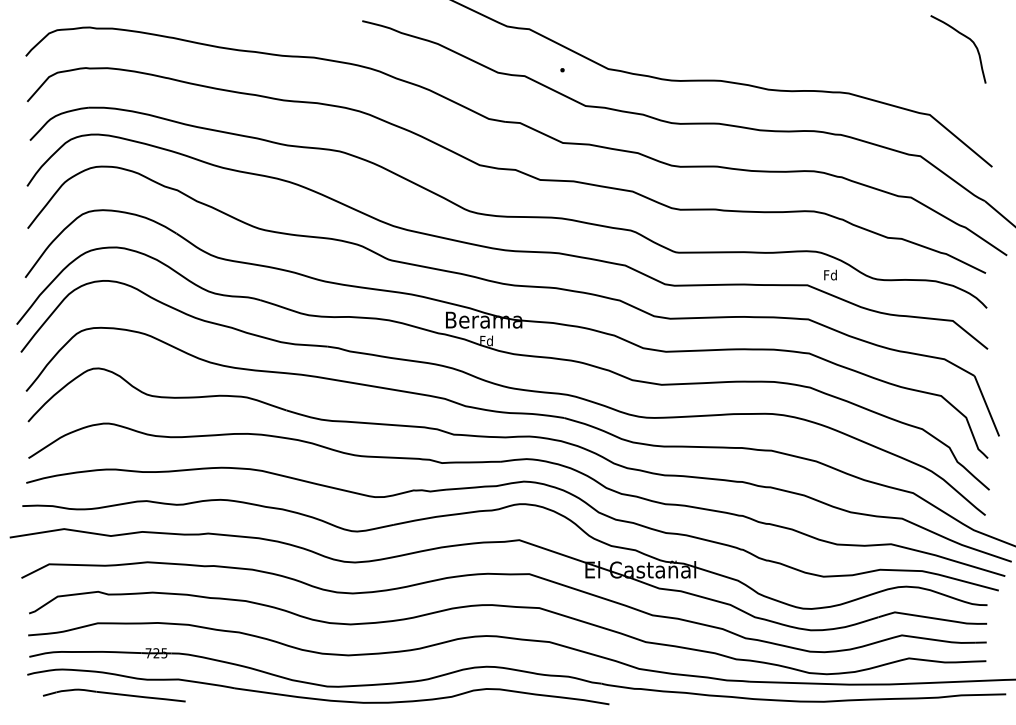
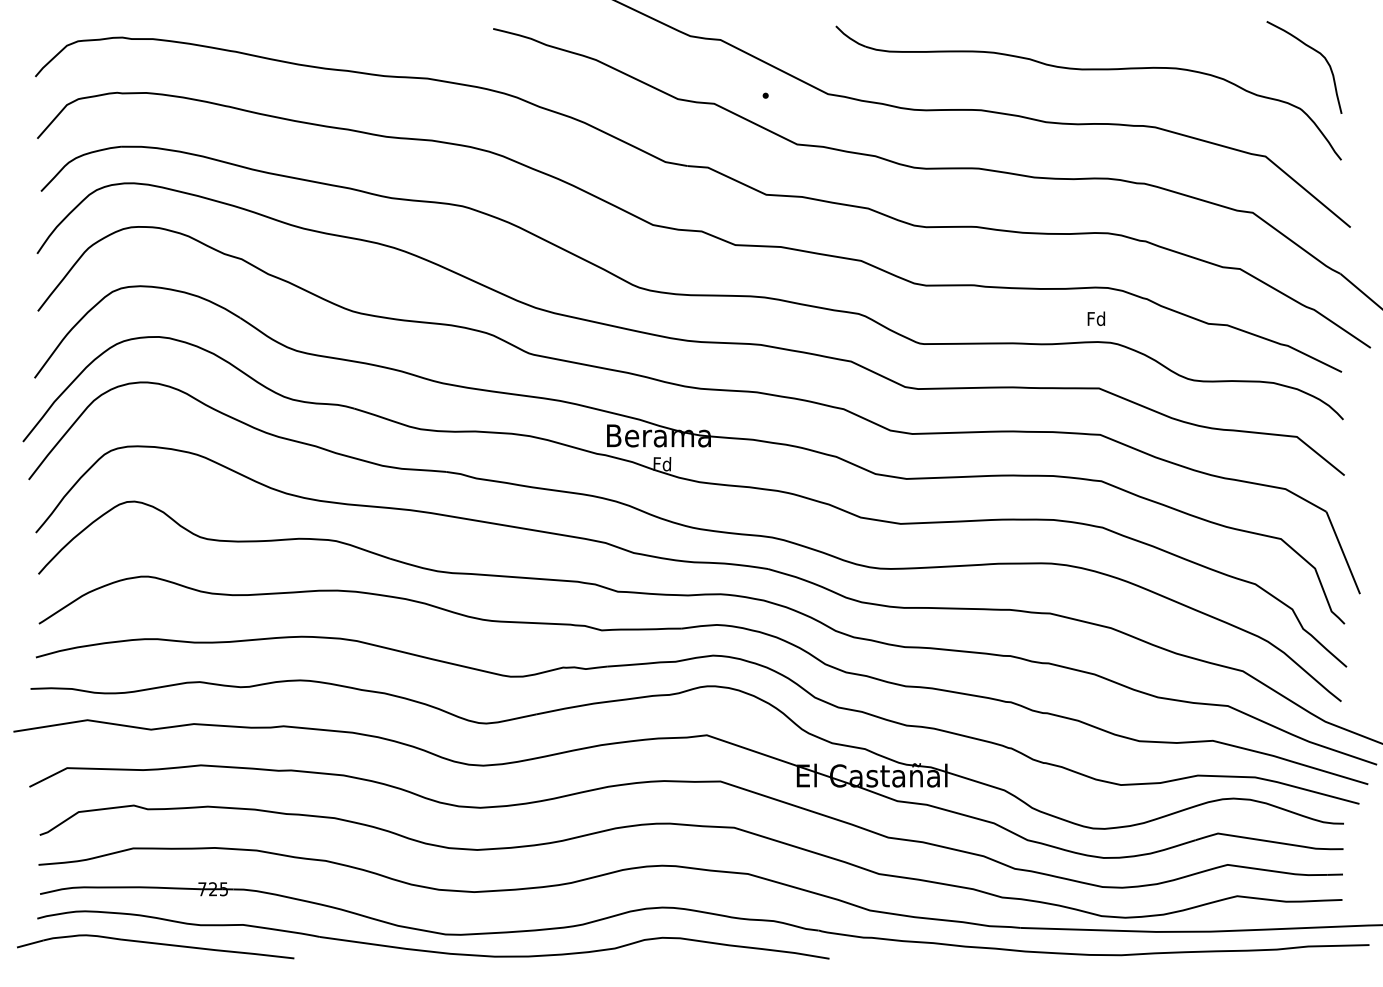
part: (799, 51) -> (1088, 70), added
text: (830, 274) -> (1096, 317), moved
part: (114, 695) -> (155, 946), size x1.43

